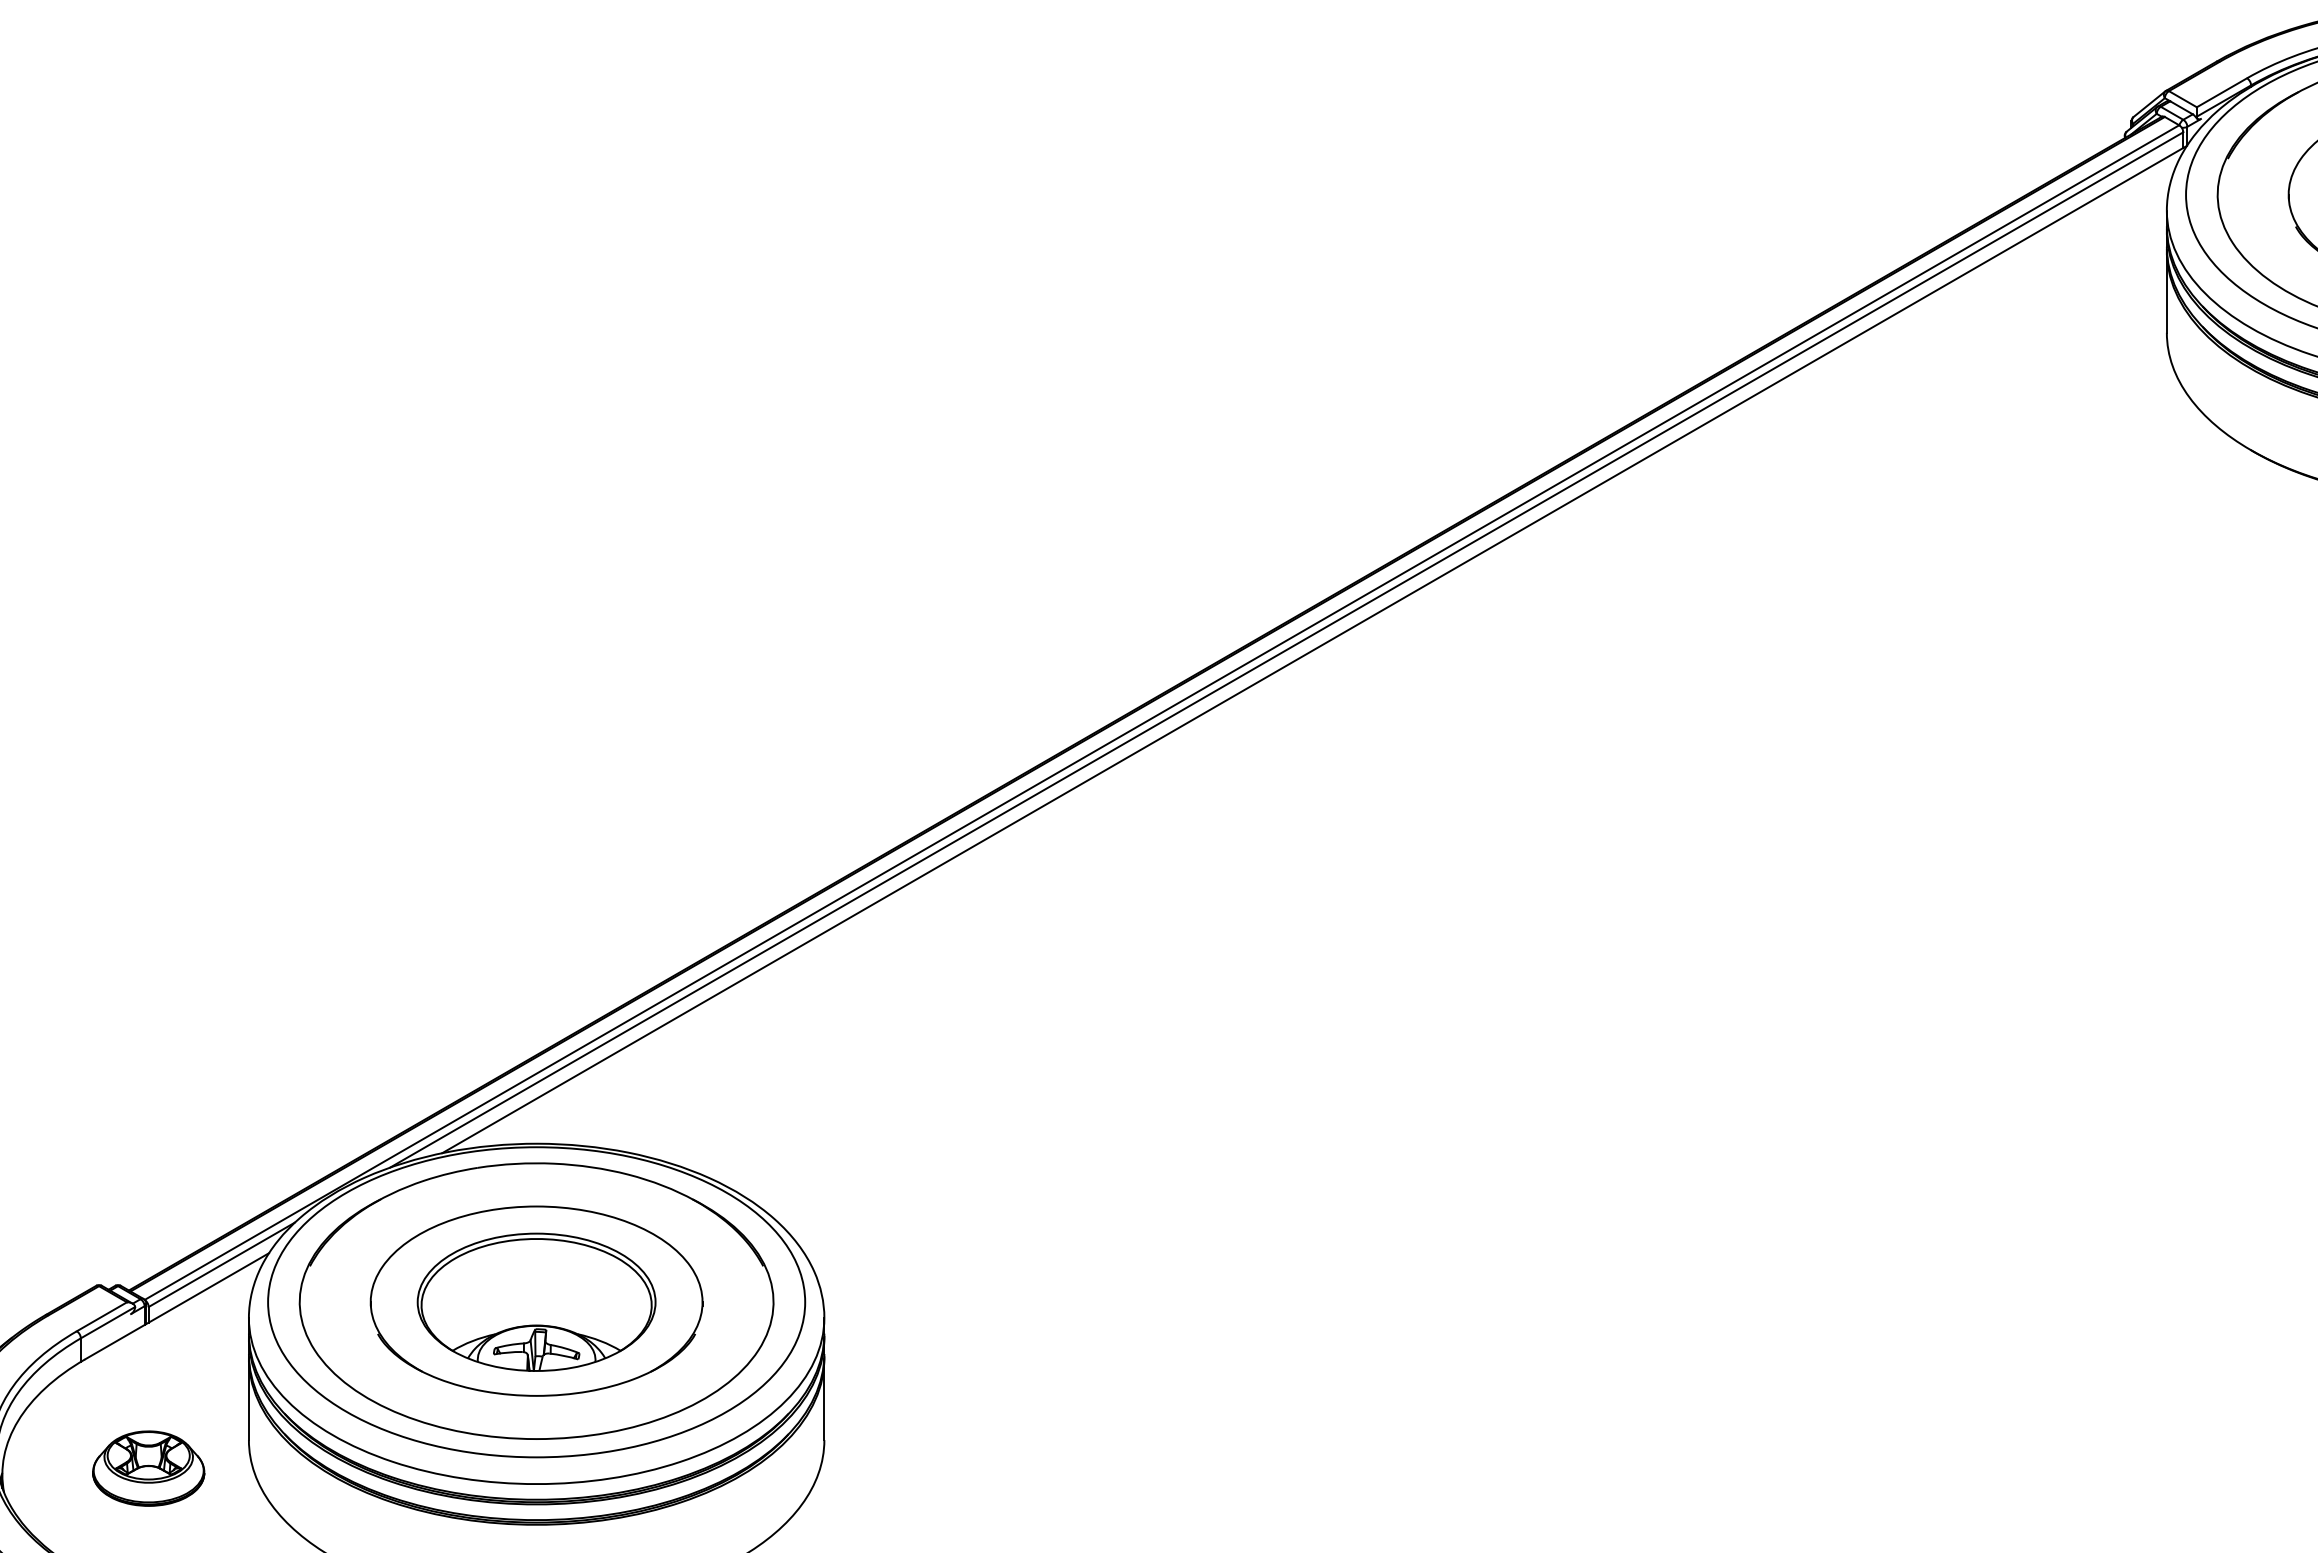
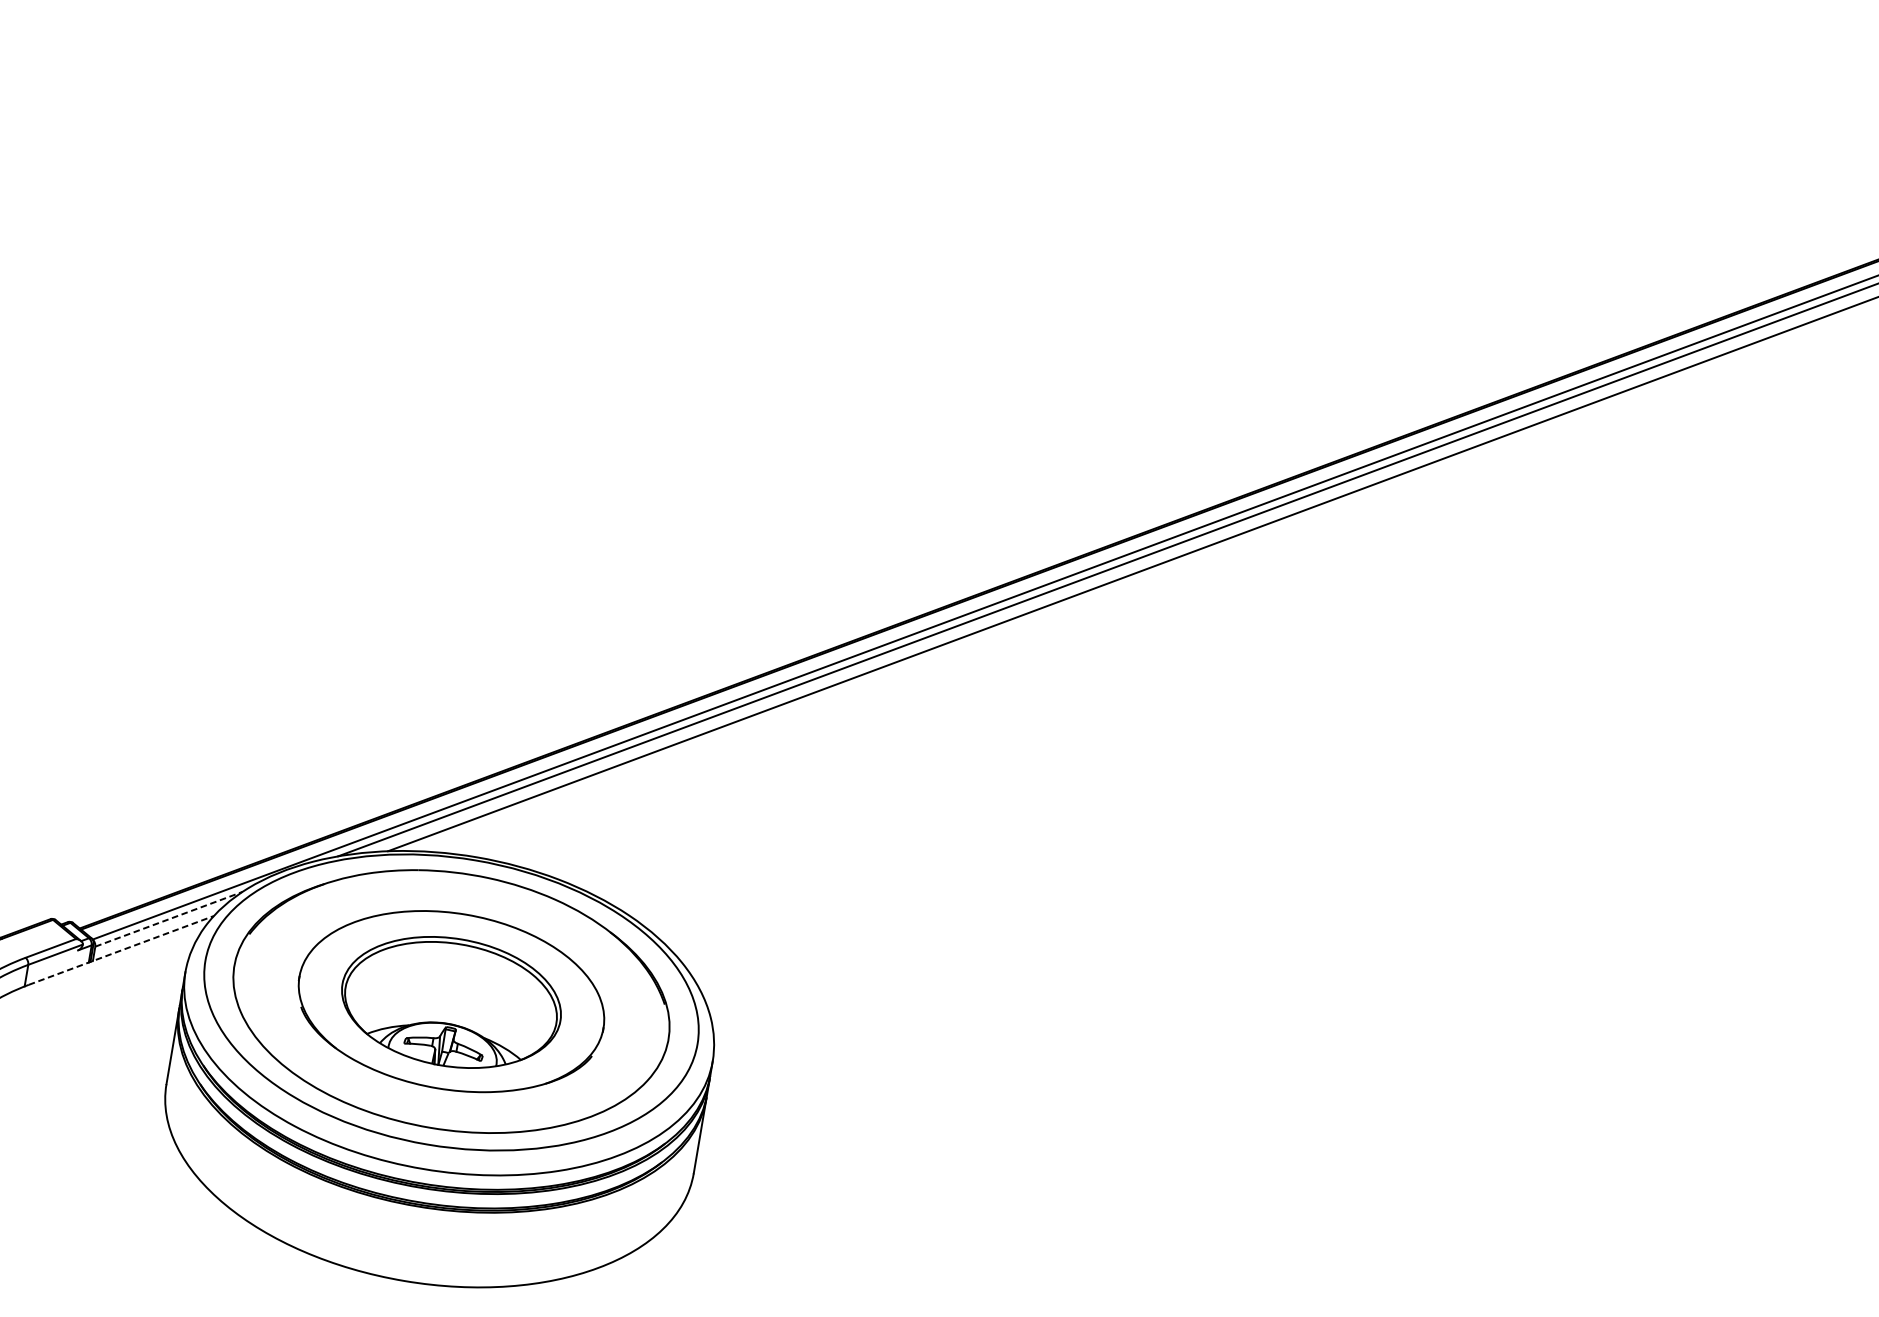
line: (222, 1264) -> (169, 919), solid -> dashed
line: (177, 1306) -> (121, 950), solid -> dashed
part: (148, 1468) -> (70, 1094), removed

